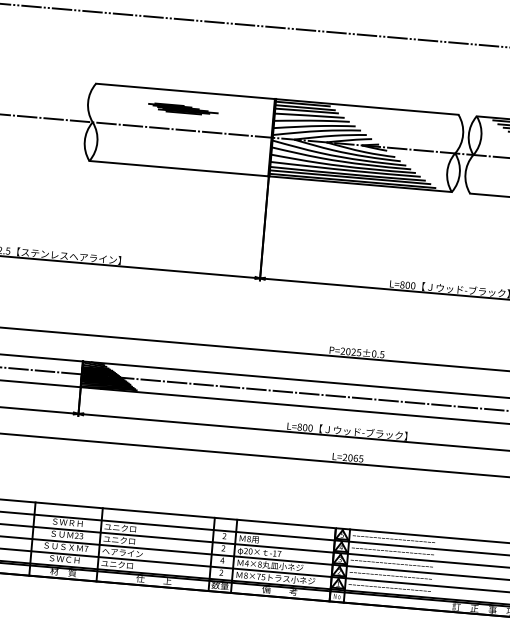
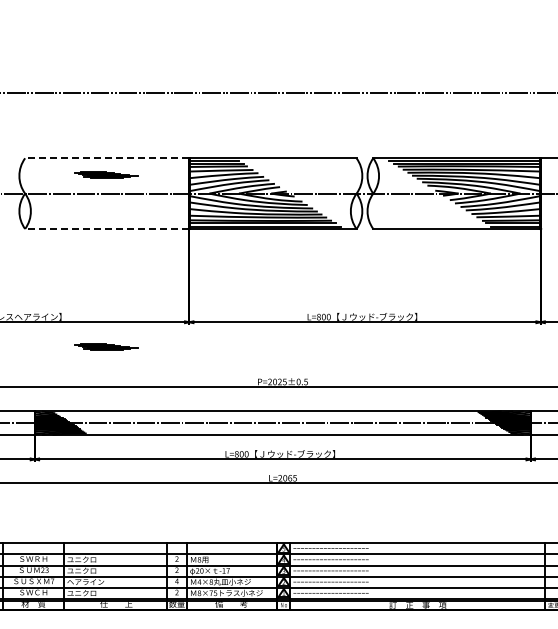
line: (185, 91) -> (106, 158), solid -> dashed
line: (178, 168) -> (106, 228), solid -> dashed
part: (167, 297) -> (106, 346), added

